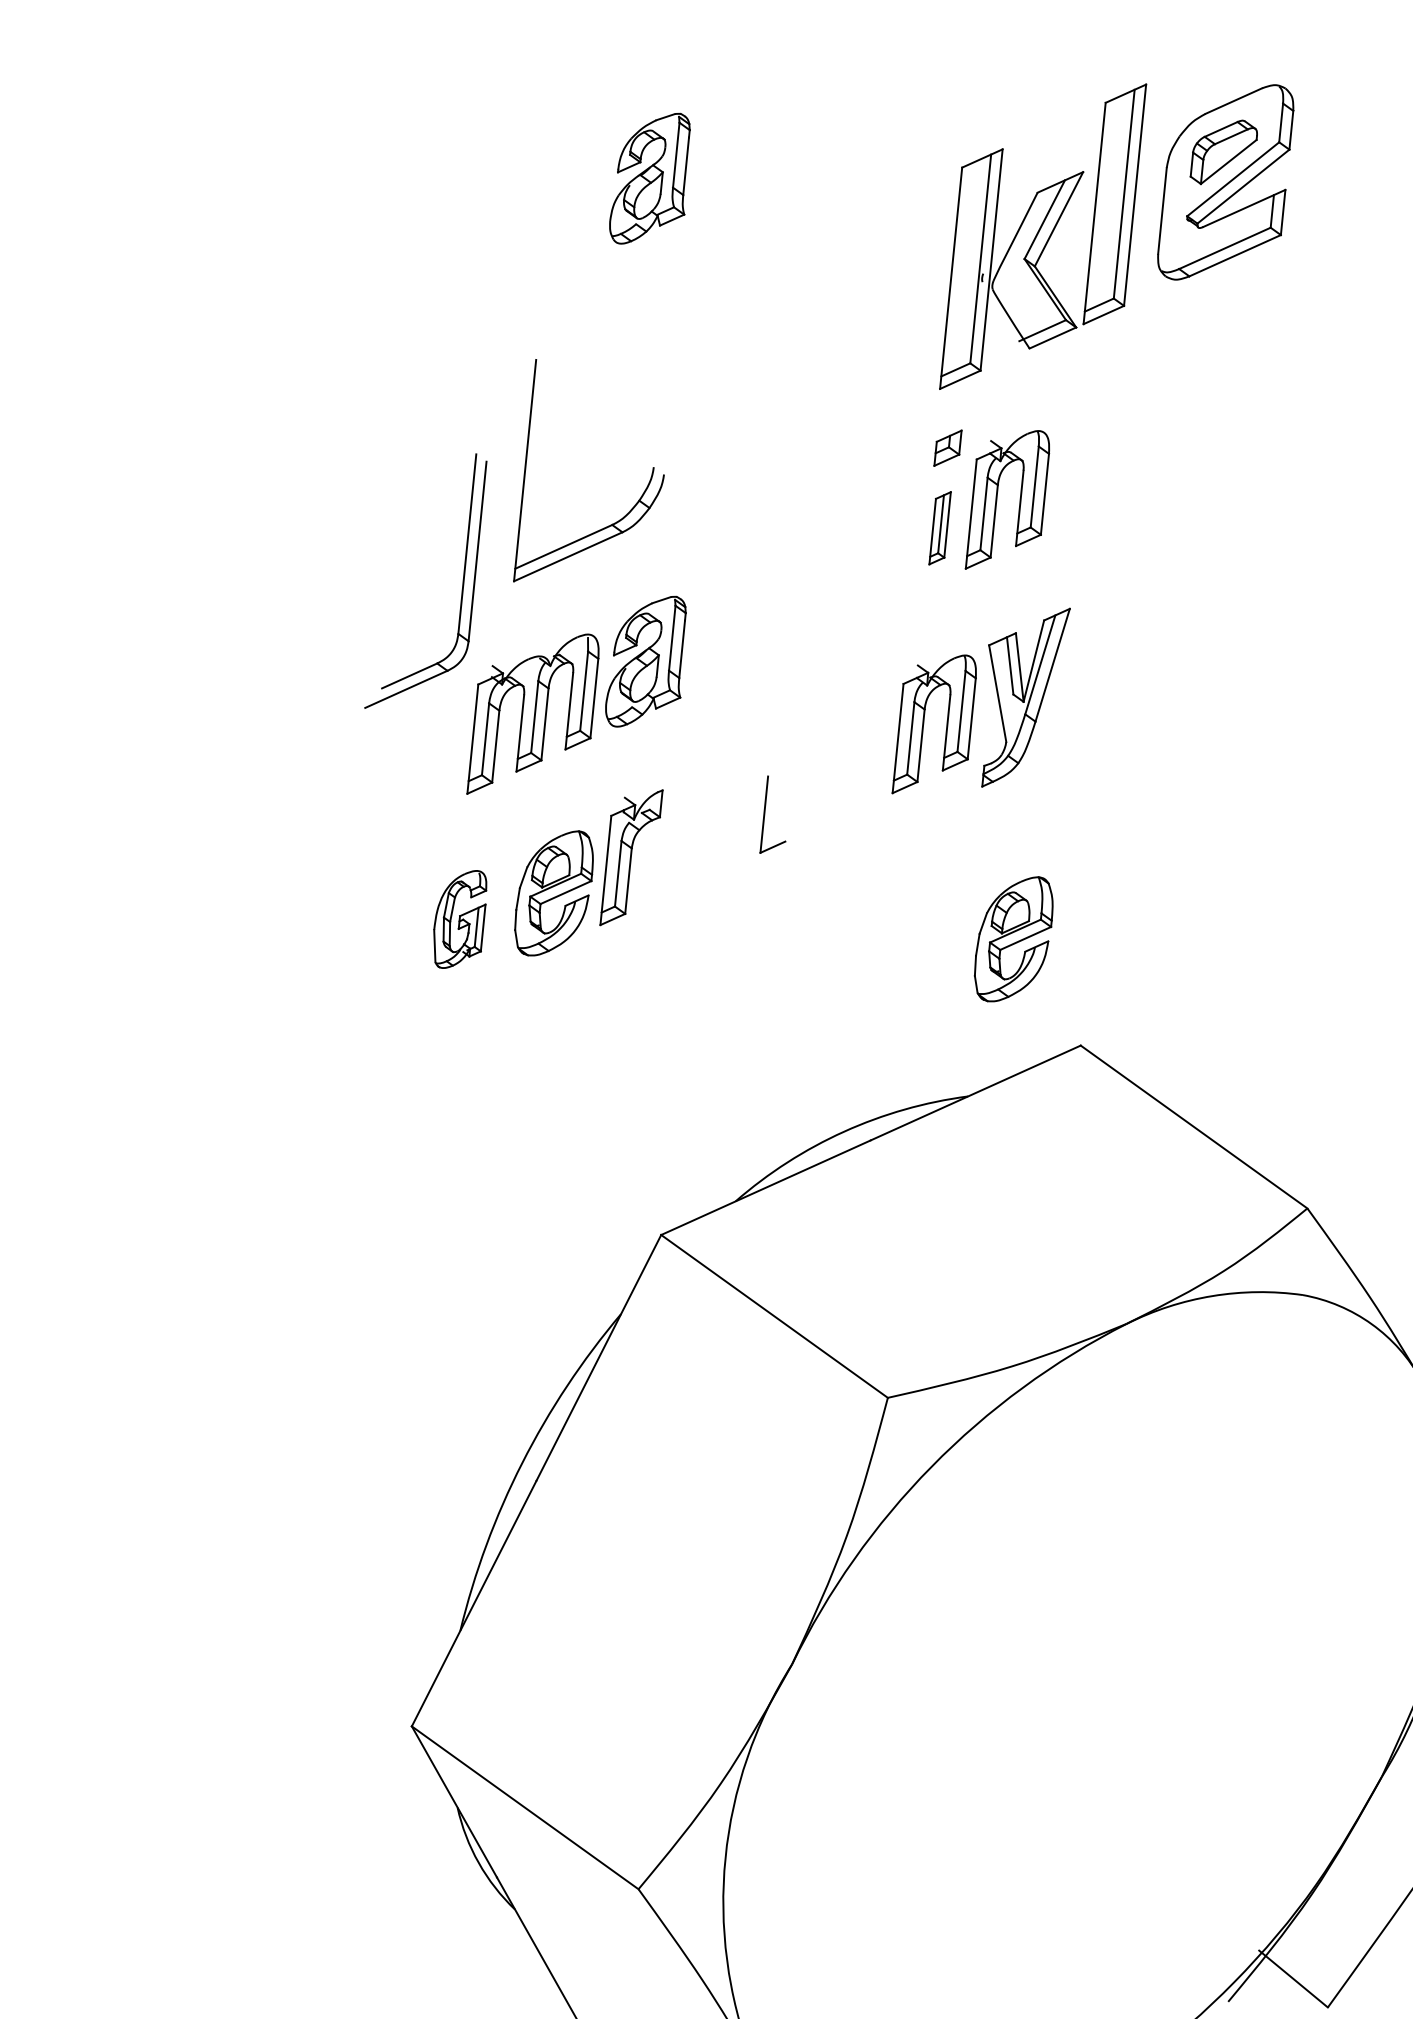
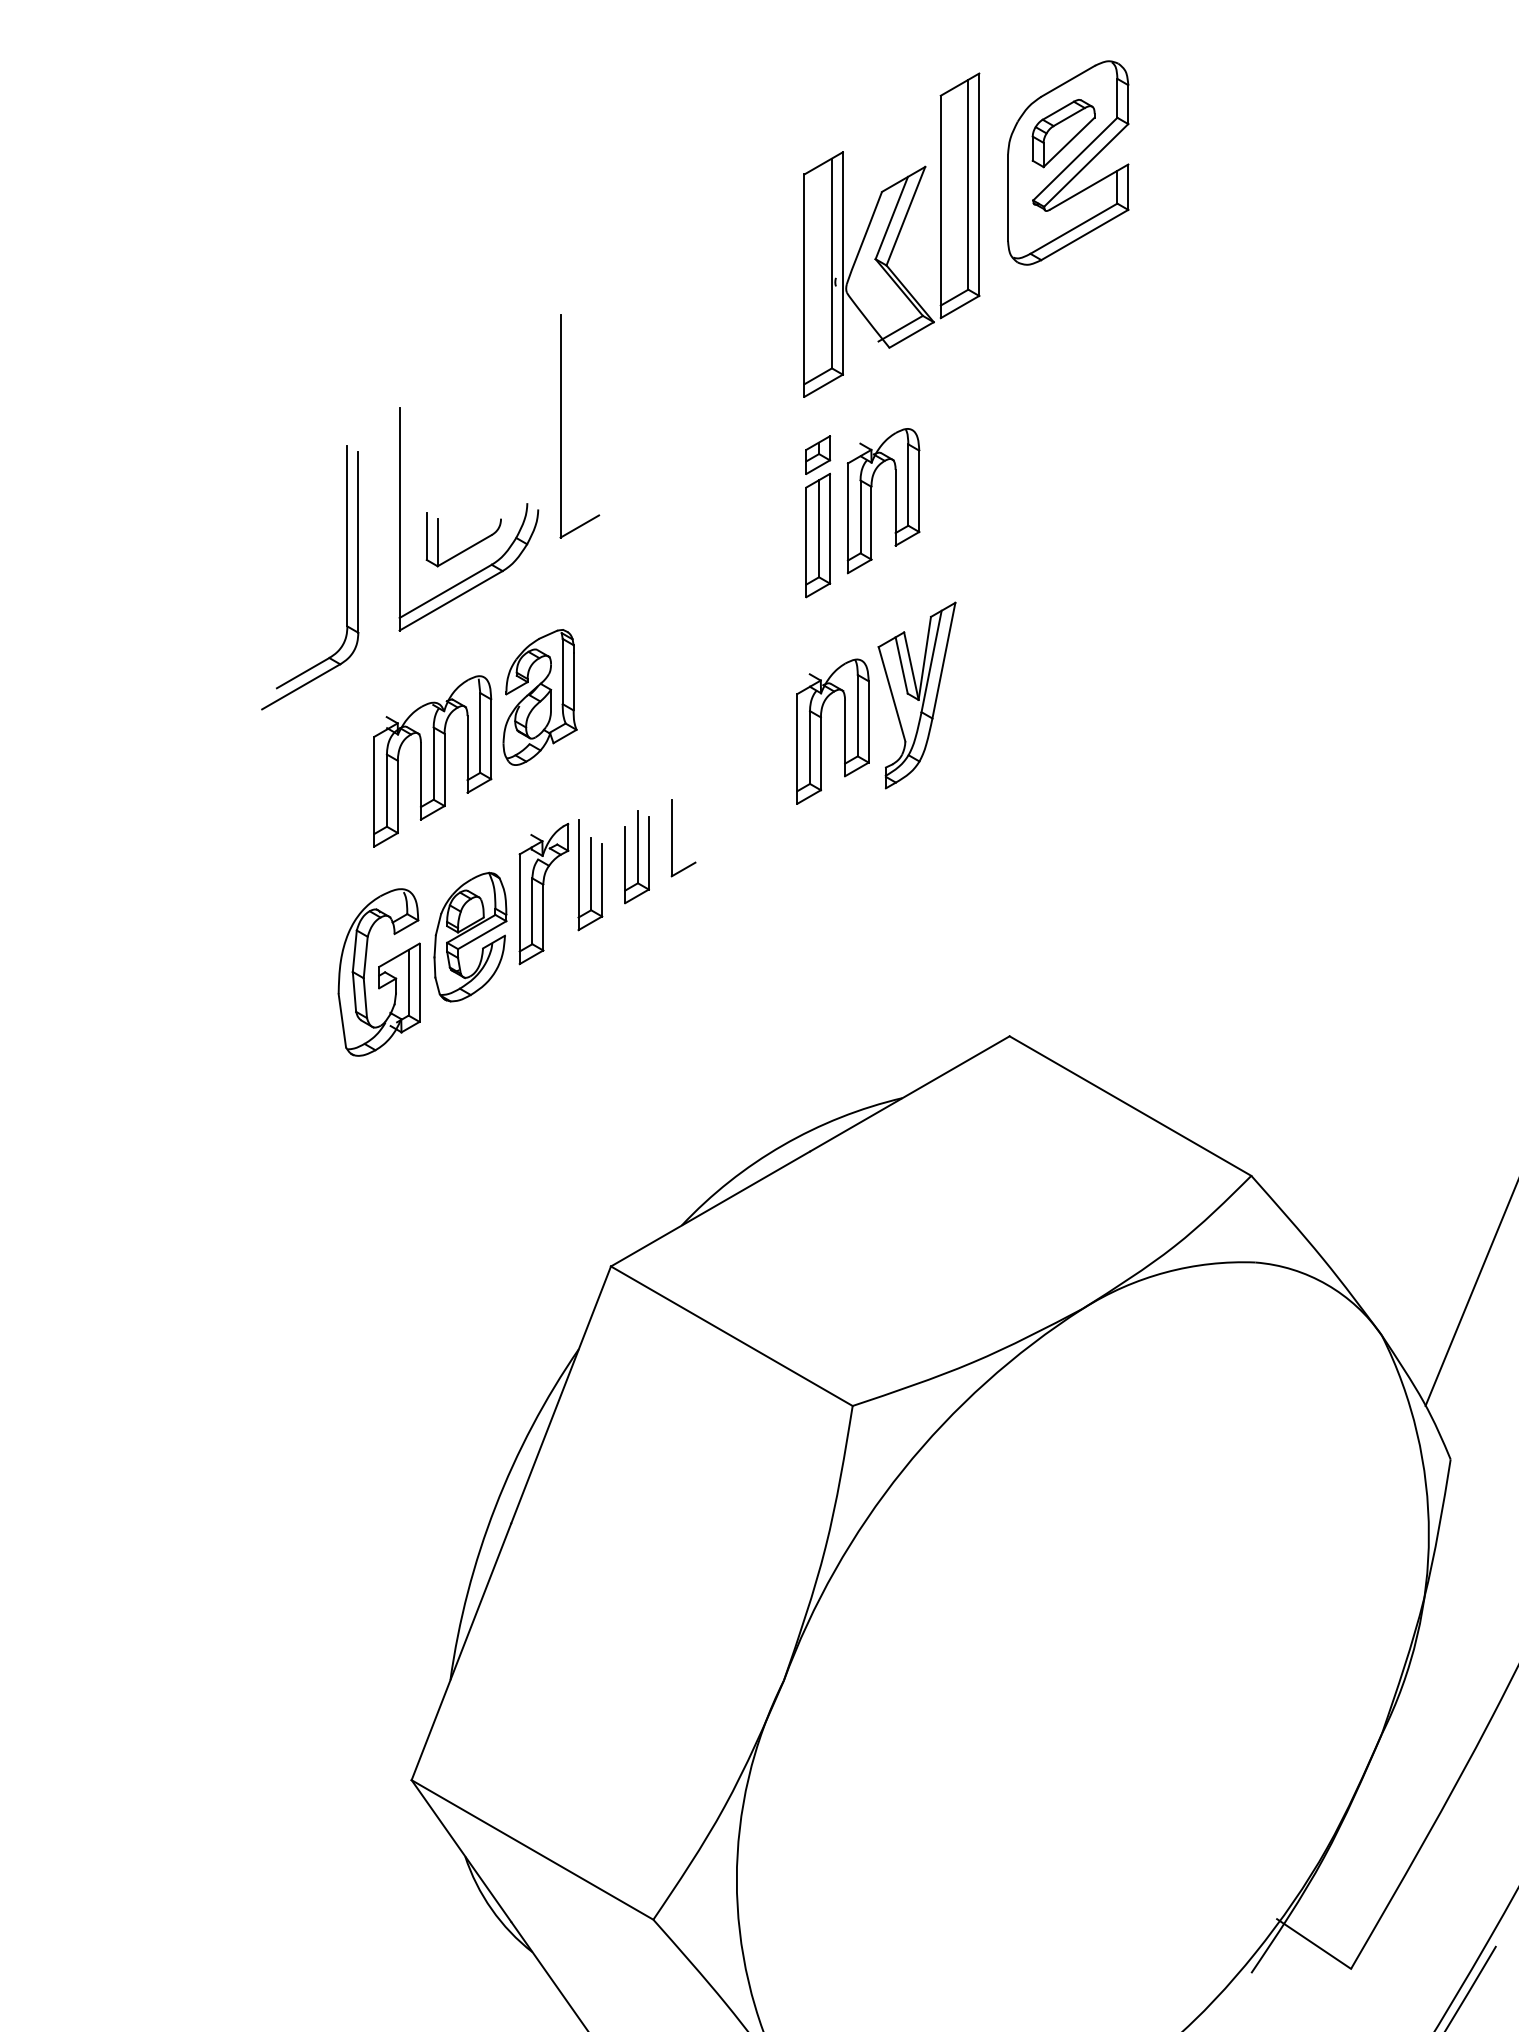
part: (650, 178) -> (495, 216), removed
part: (695, 394) -> (561, 426), added
part: (591, 504) -> (469, 546), added
part: (940, 528) -> (818, 535), size x1.67
part: (462, 585) -> (346, 577), moved
part: (727, 830) -> (636, 857), added
part: (679, 843) -> (590, 875), added
part: (459, 919) -> (378, 972), size x1.67
part: (1013, 938) -> (932, 936), removed

